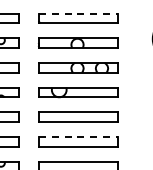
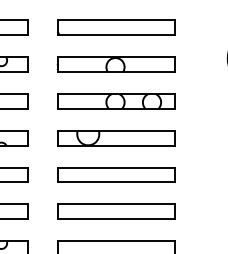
line: (78, 13) -> (116, 20), dashed -> solid
line: (78, 136) -> (116, 203), dashed -> solid

